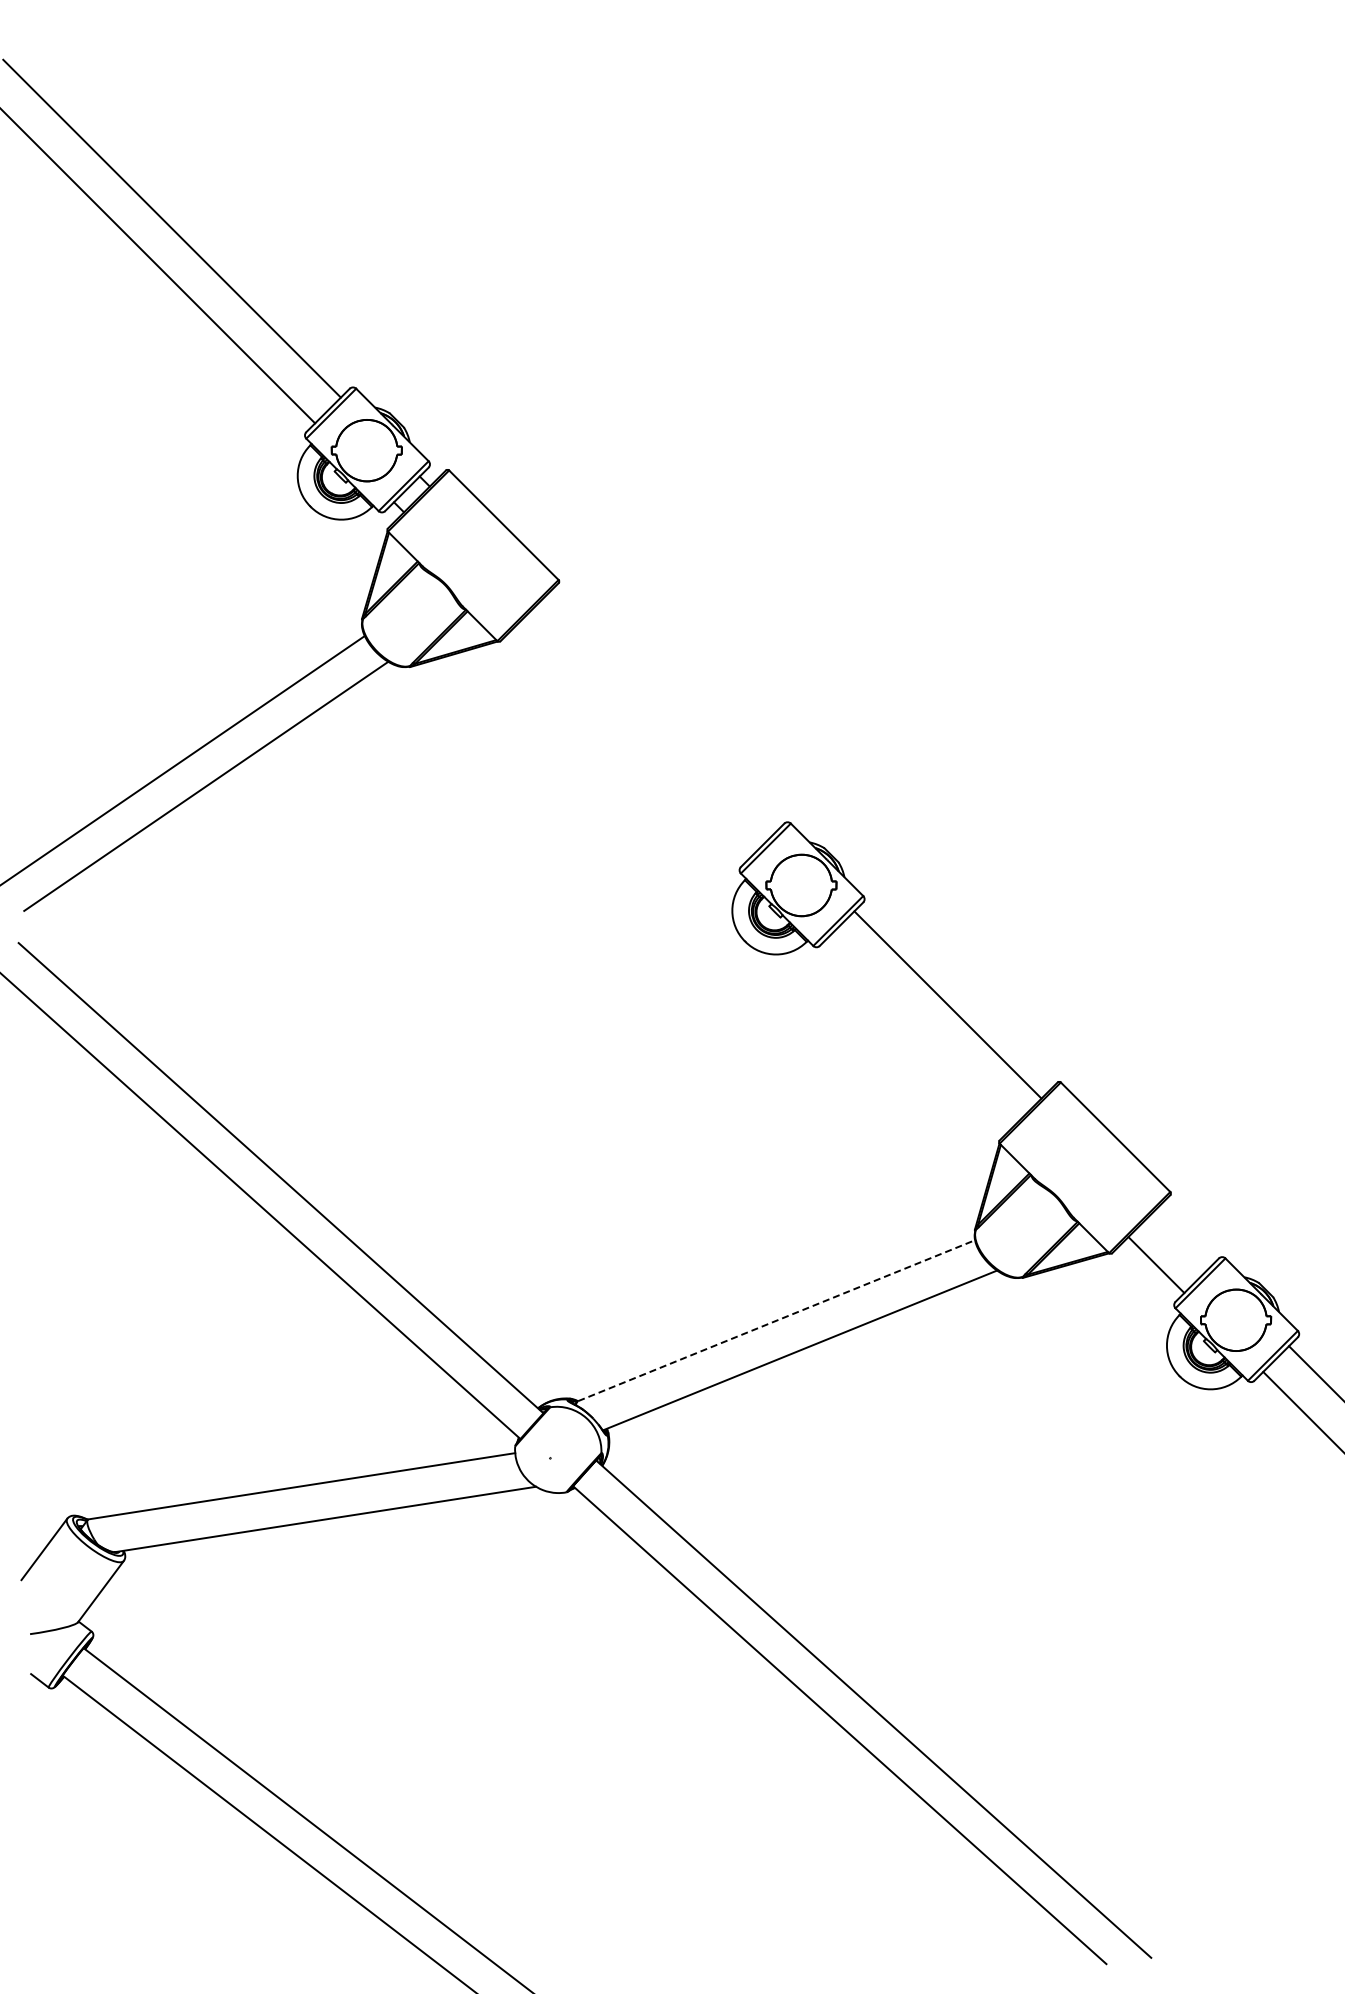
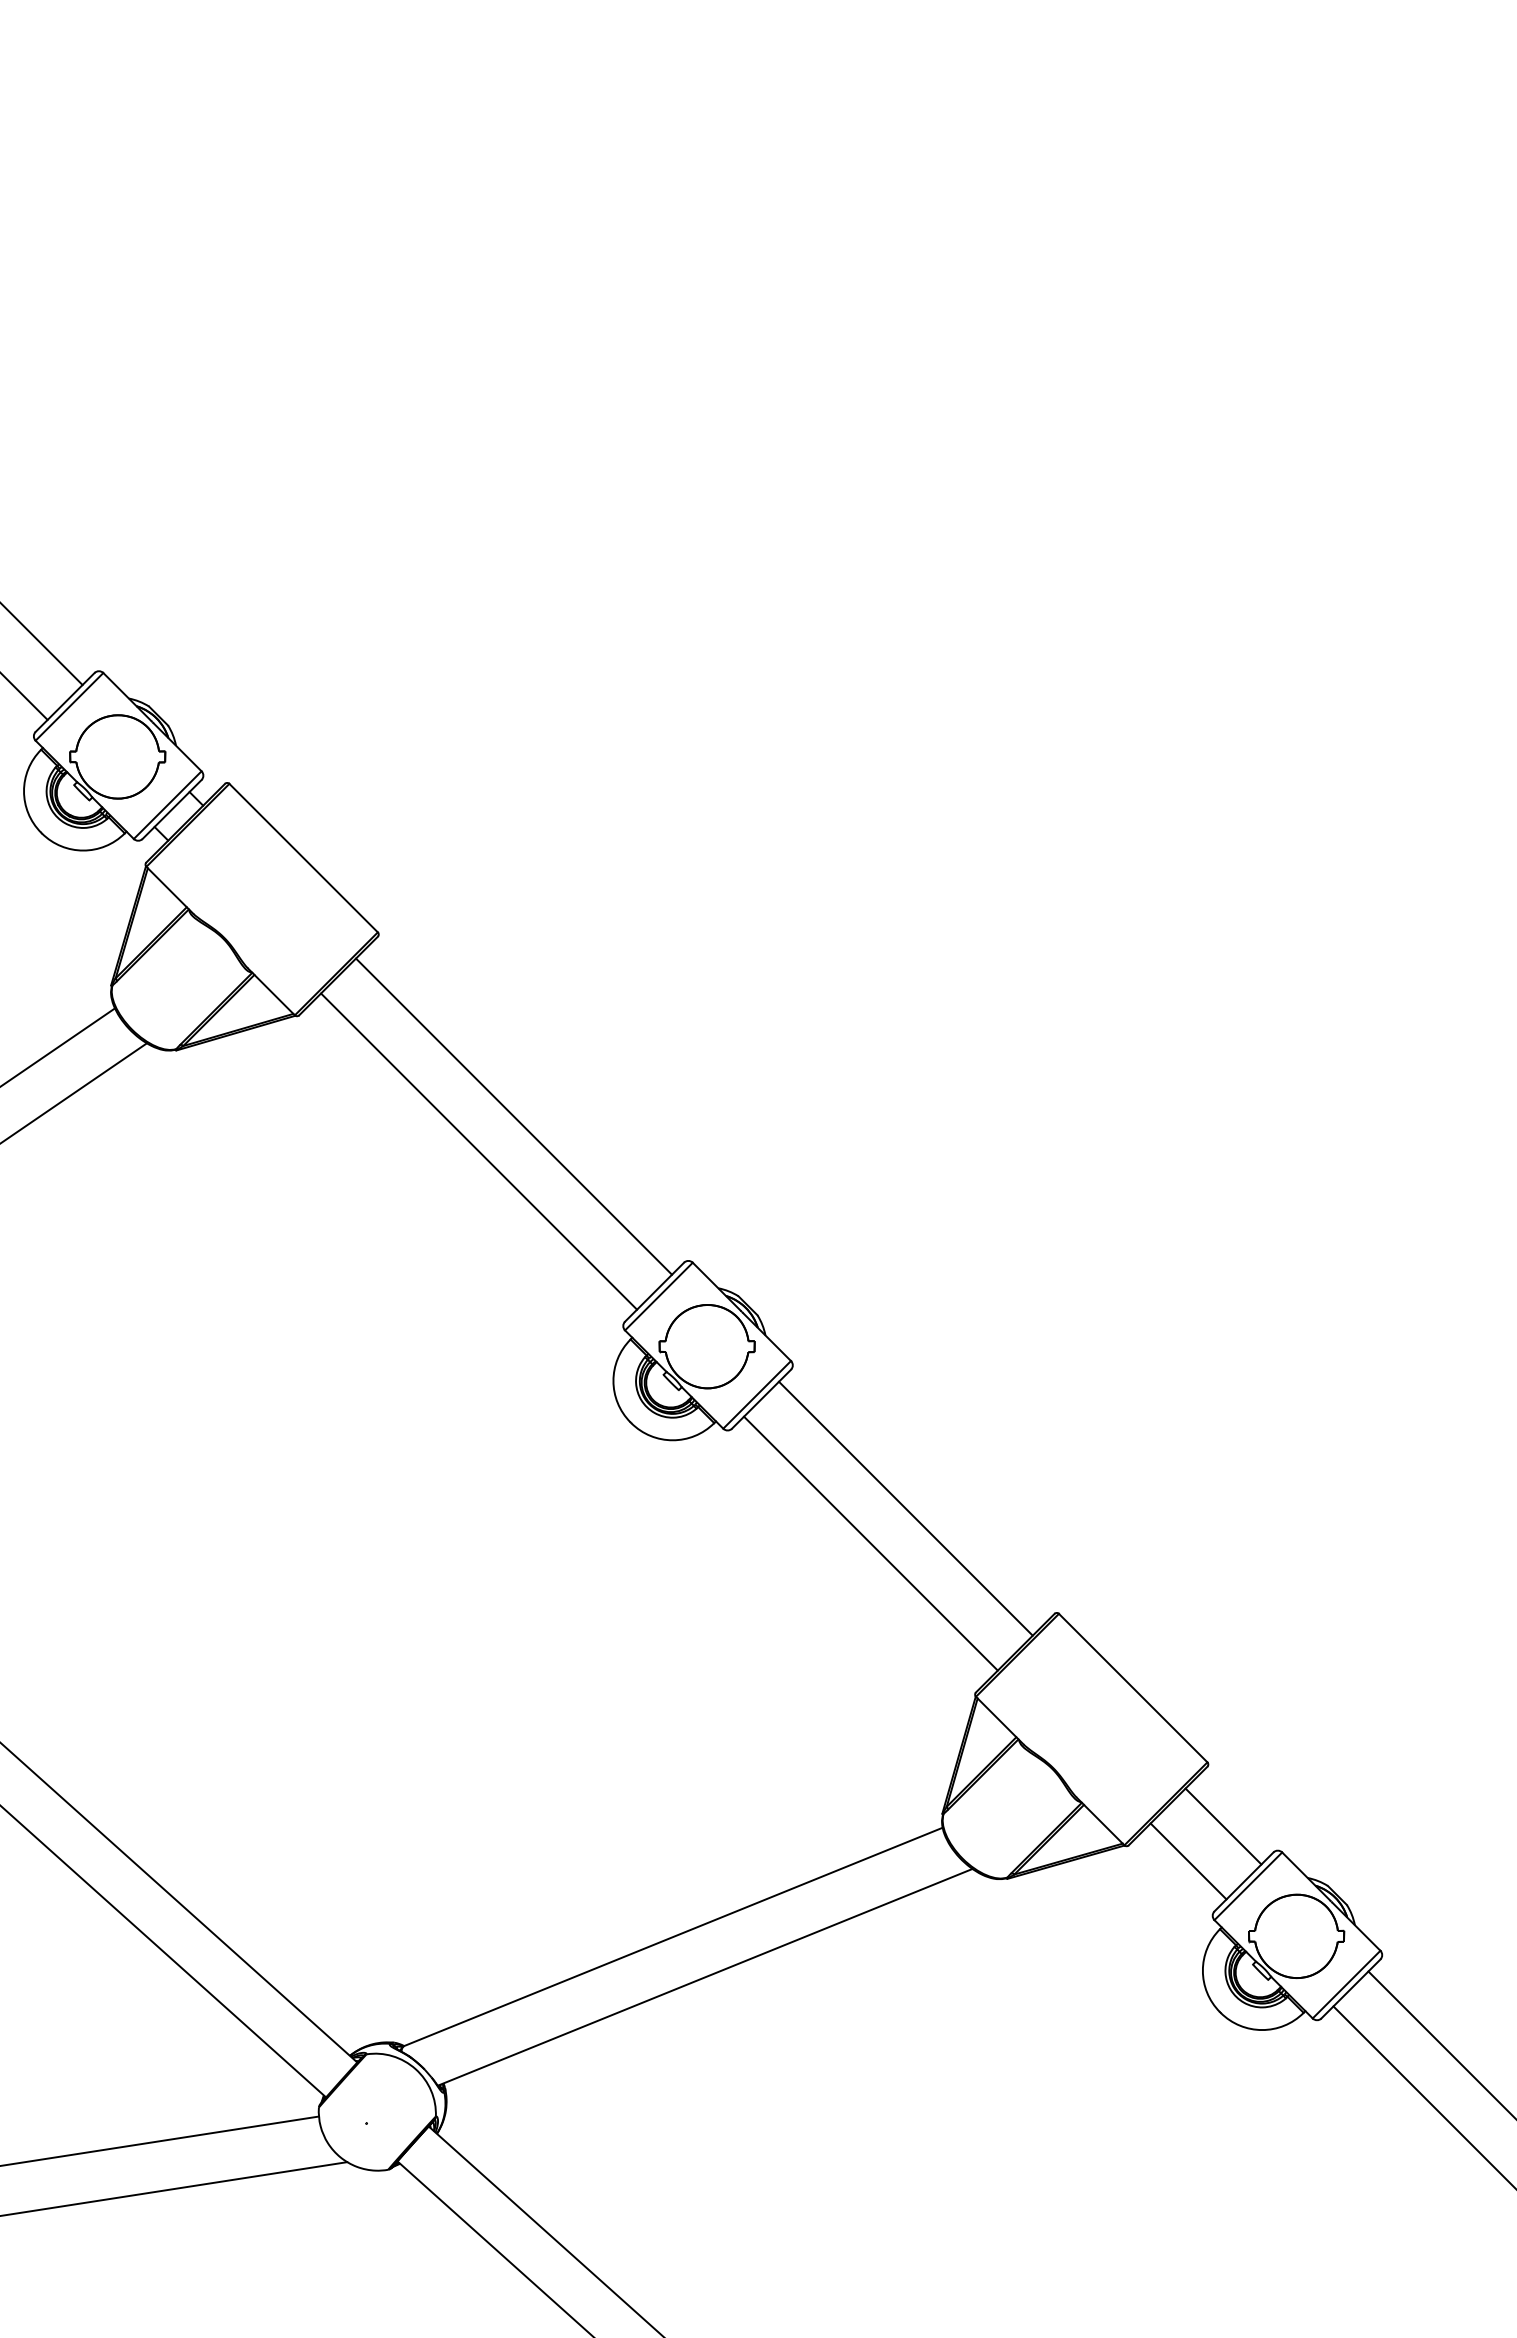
line: (658, 715) -> (513, 1116), added
line: (632, 741) -> (478, 1151), added
line: (921, 1030) -> (869, 1543), added
line: (1182, 1239) -> (1223, 1826), added
line: (777, 1320) -> (674, 1936), dashed -> solid

